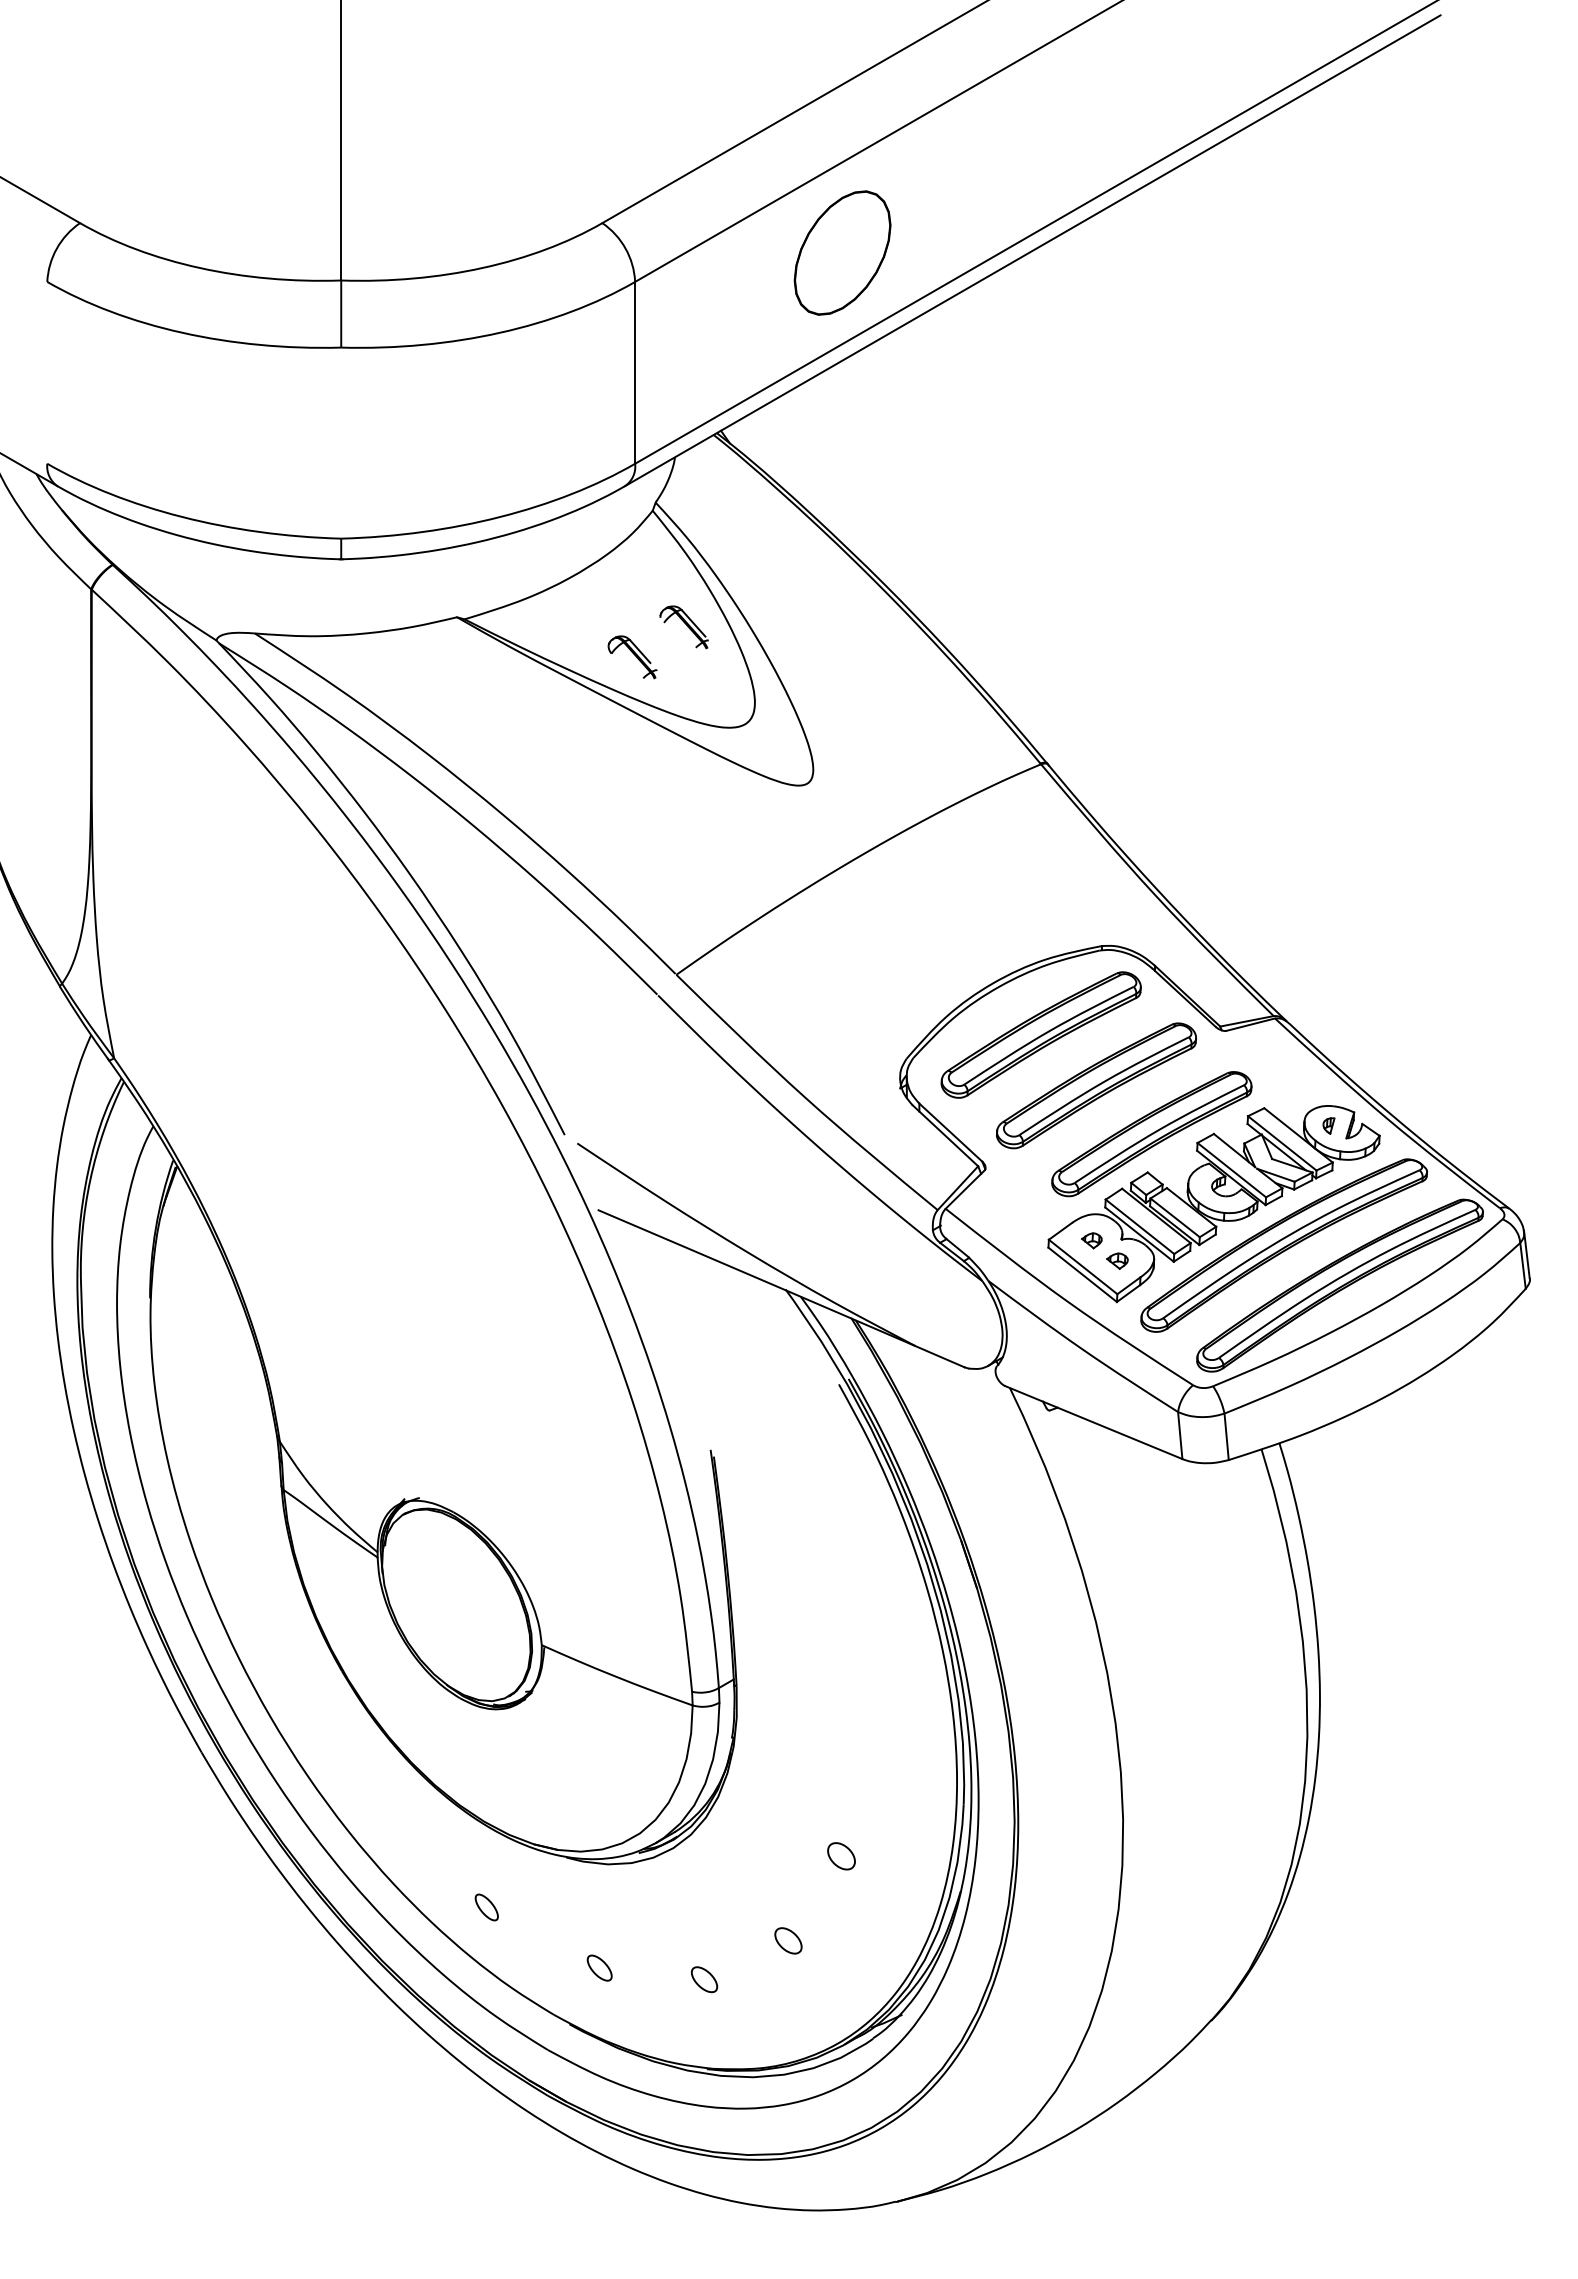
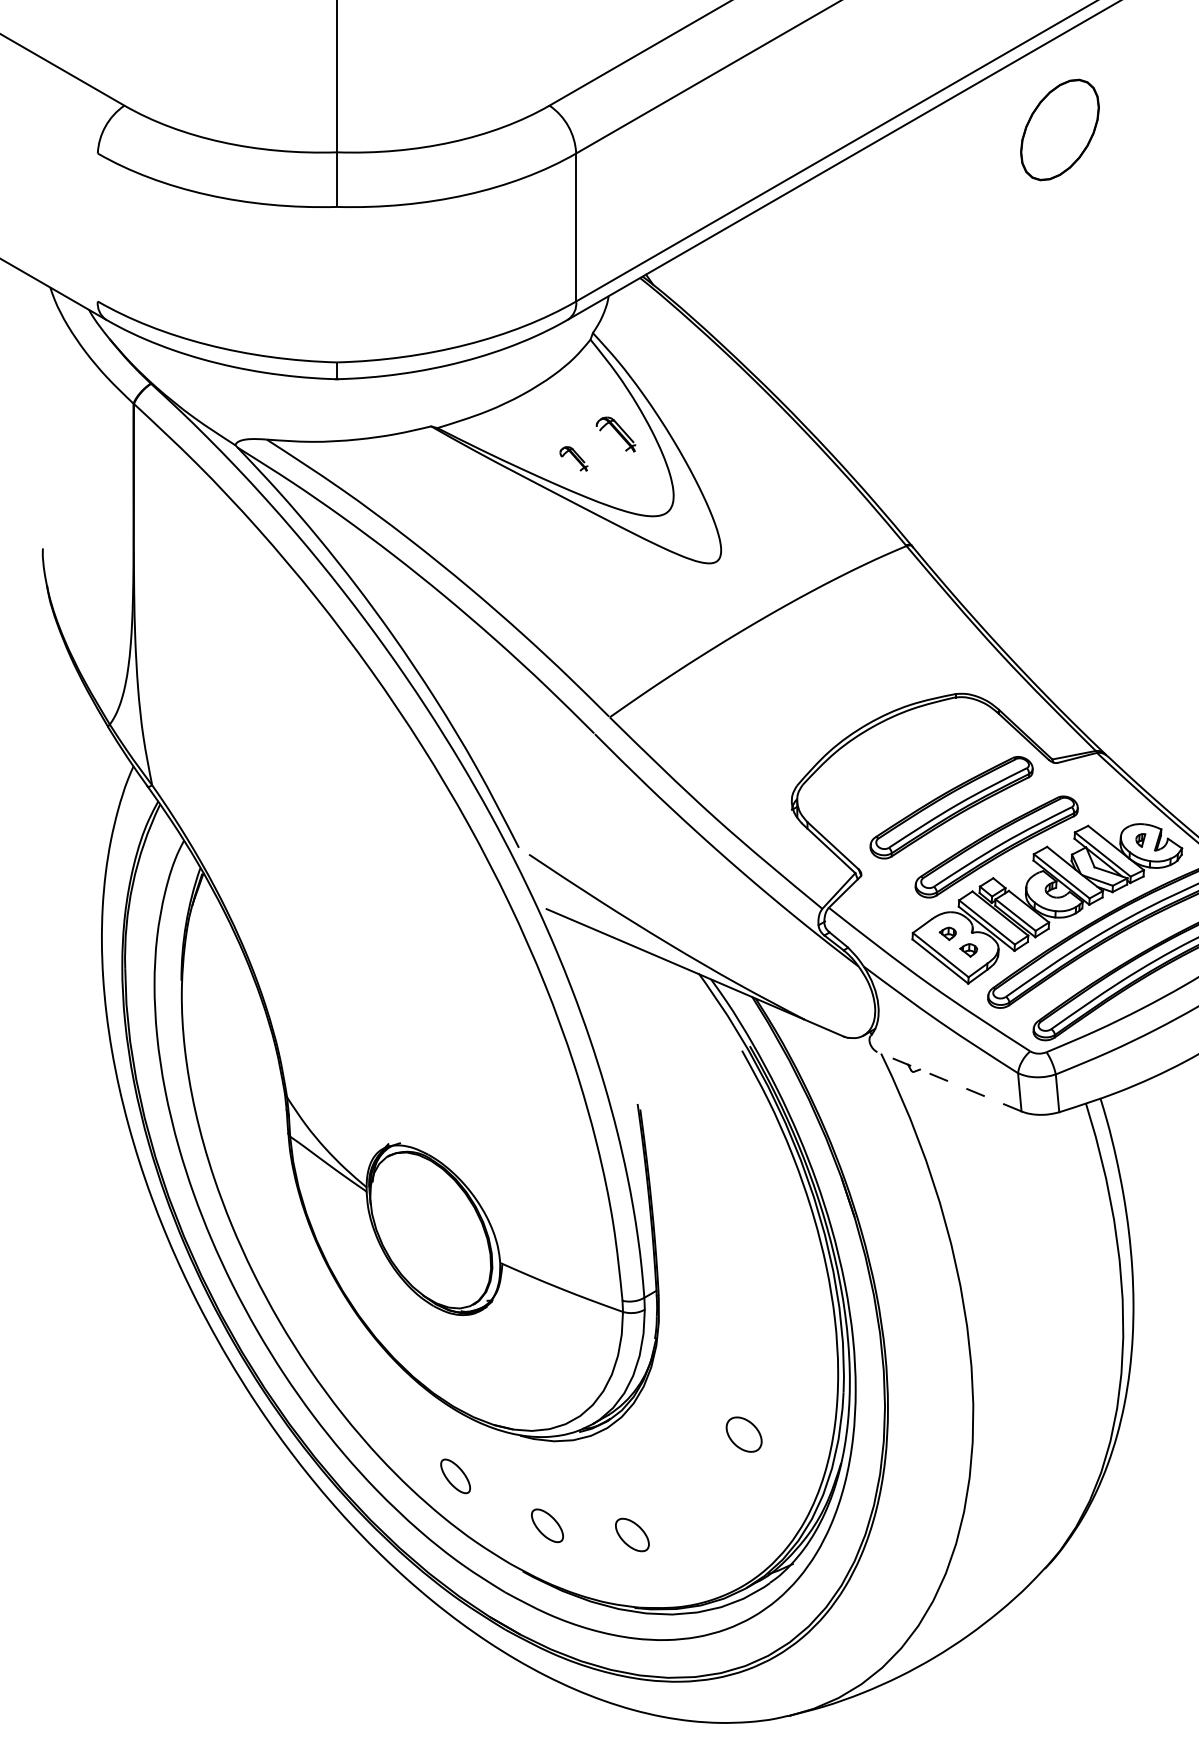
part: (842, 252) -> (1059, 129), moved
part: (632, 657) -> (574, 459), size x0.7
part: (1040, 1034) -> (906, 765), removed
line: (1093, 1422) -> (949, 1081), solid -> dashed
part: (841, 1856) -> (744, 1434), size x1.6
part: (486, 1907) -> (455, 1476), size x1.6
part: (788, 1940) -> (700, 1503), removed
part: (599, 1967) -> (547, 1525), size x1.6
part: (704, 1979) -> (632, 1534), size x1.6

